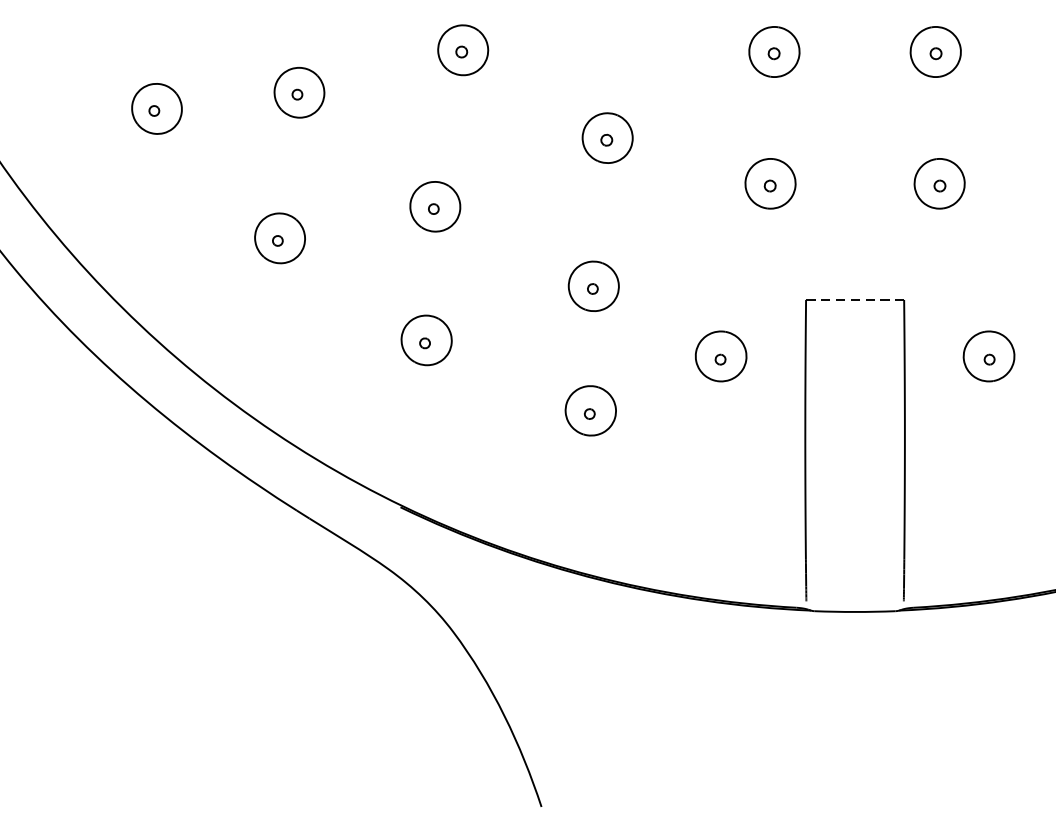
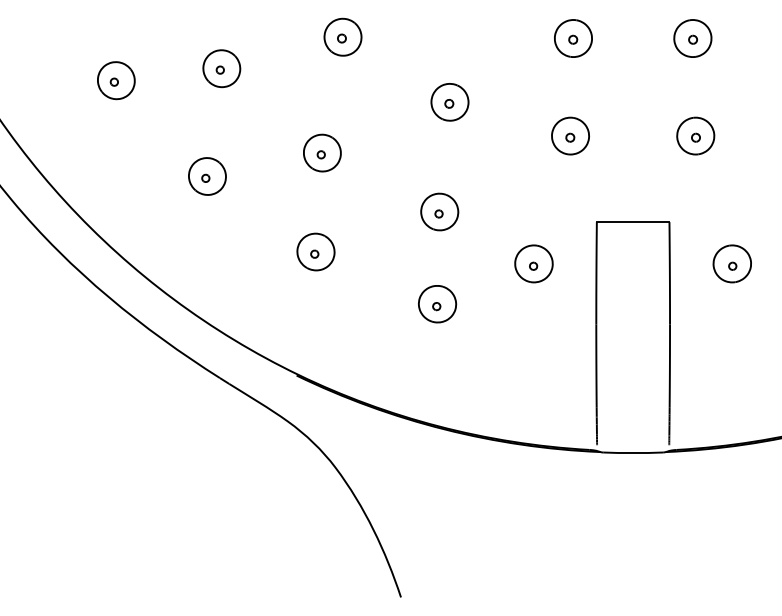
line: (855, 300) -> (633, 222), dashed -> solid

